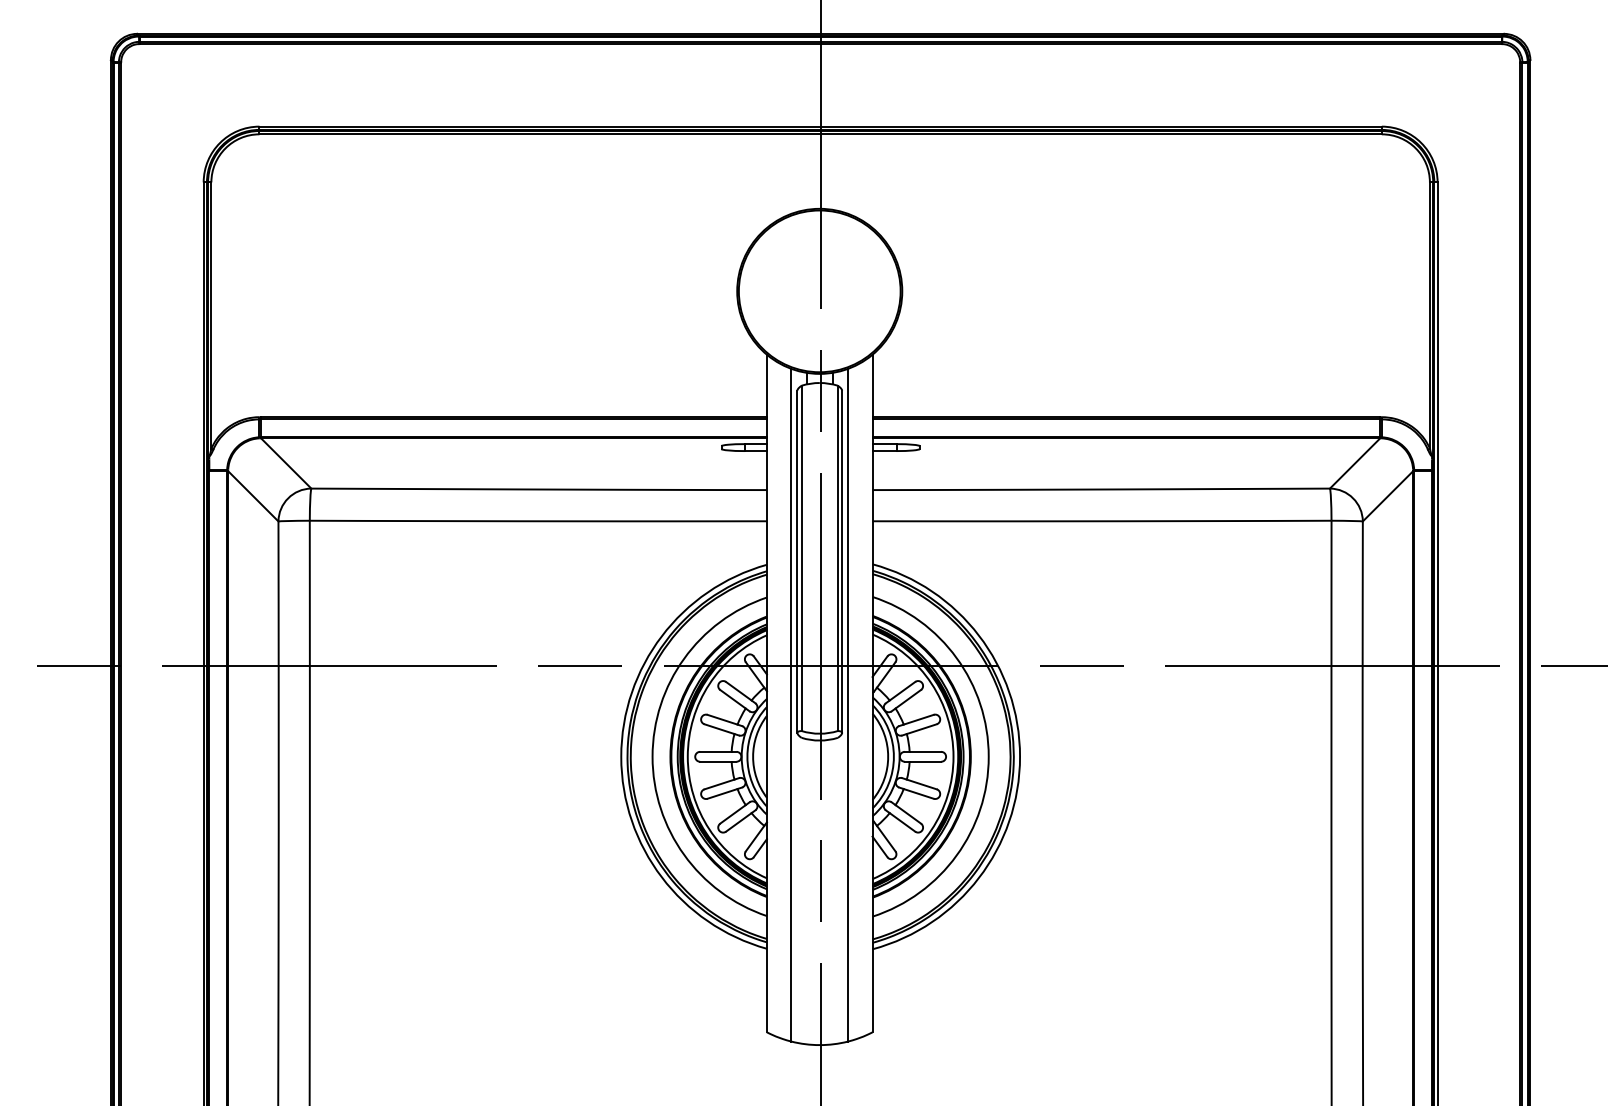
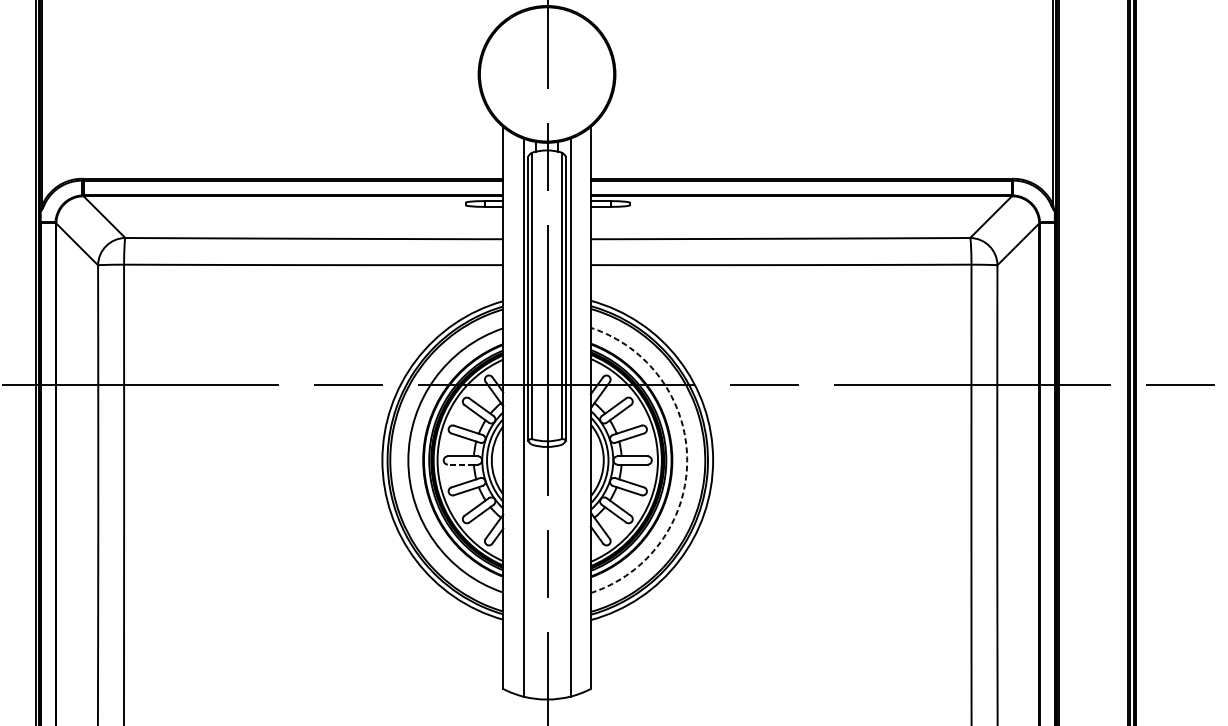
arc: (988, 756) -> (686, 460), solid -> dashed
line: (715, 761) -> (460, 464), solid -> dashed

